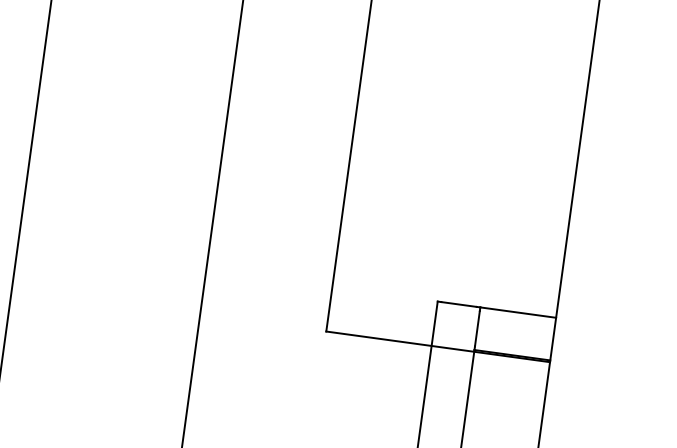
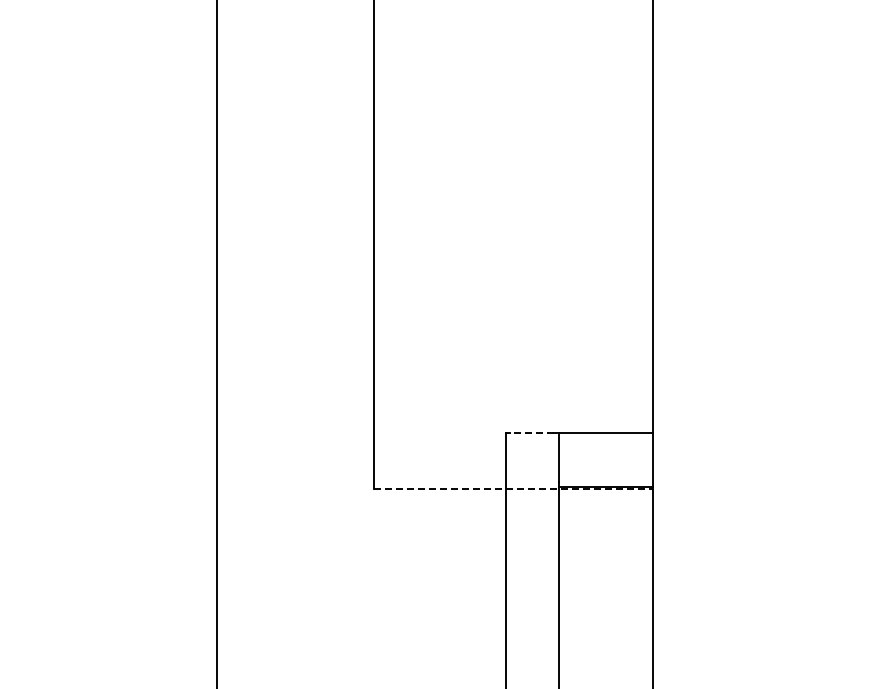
line: (458, 304) -> (531, 433), solid -> dashed
line: (438, 346) -> (513, 488), solid -> dashed

